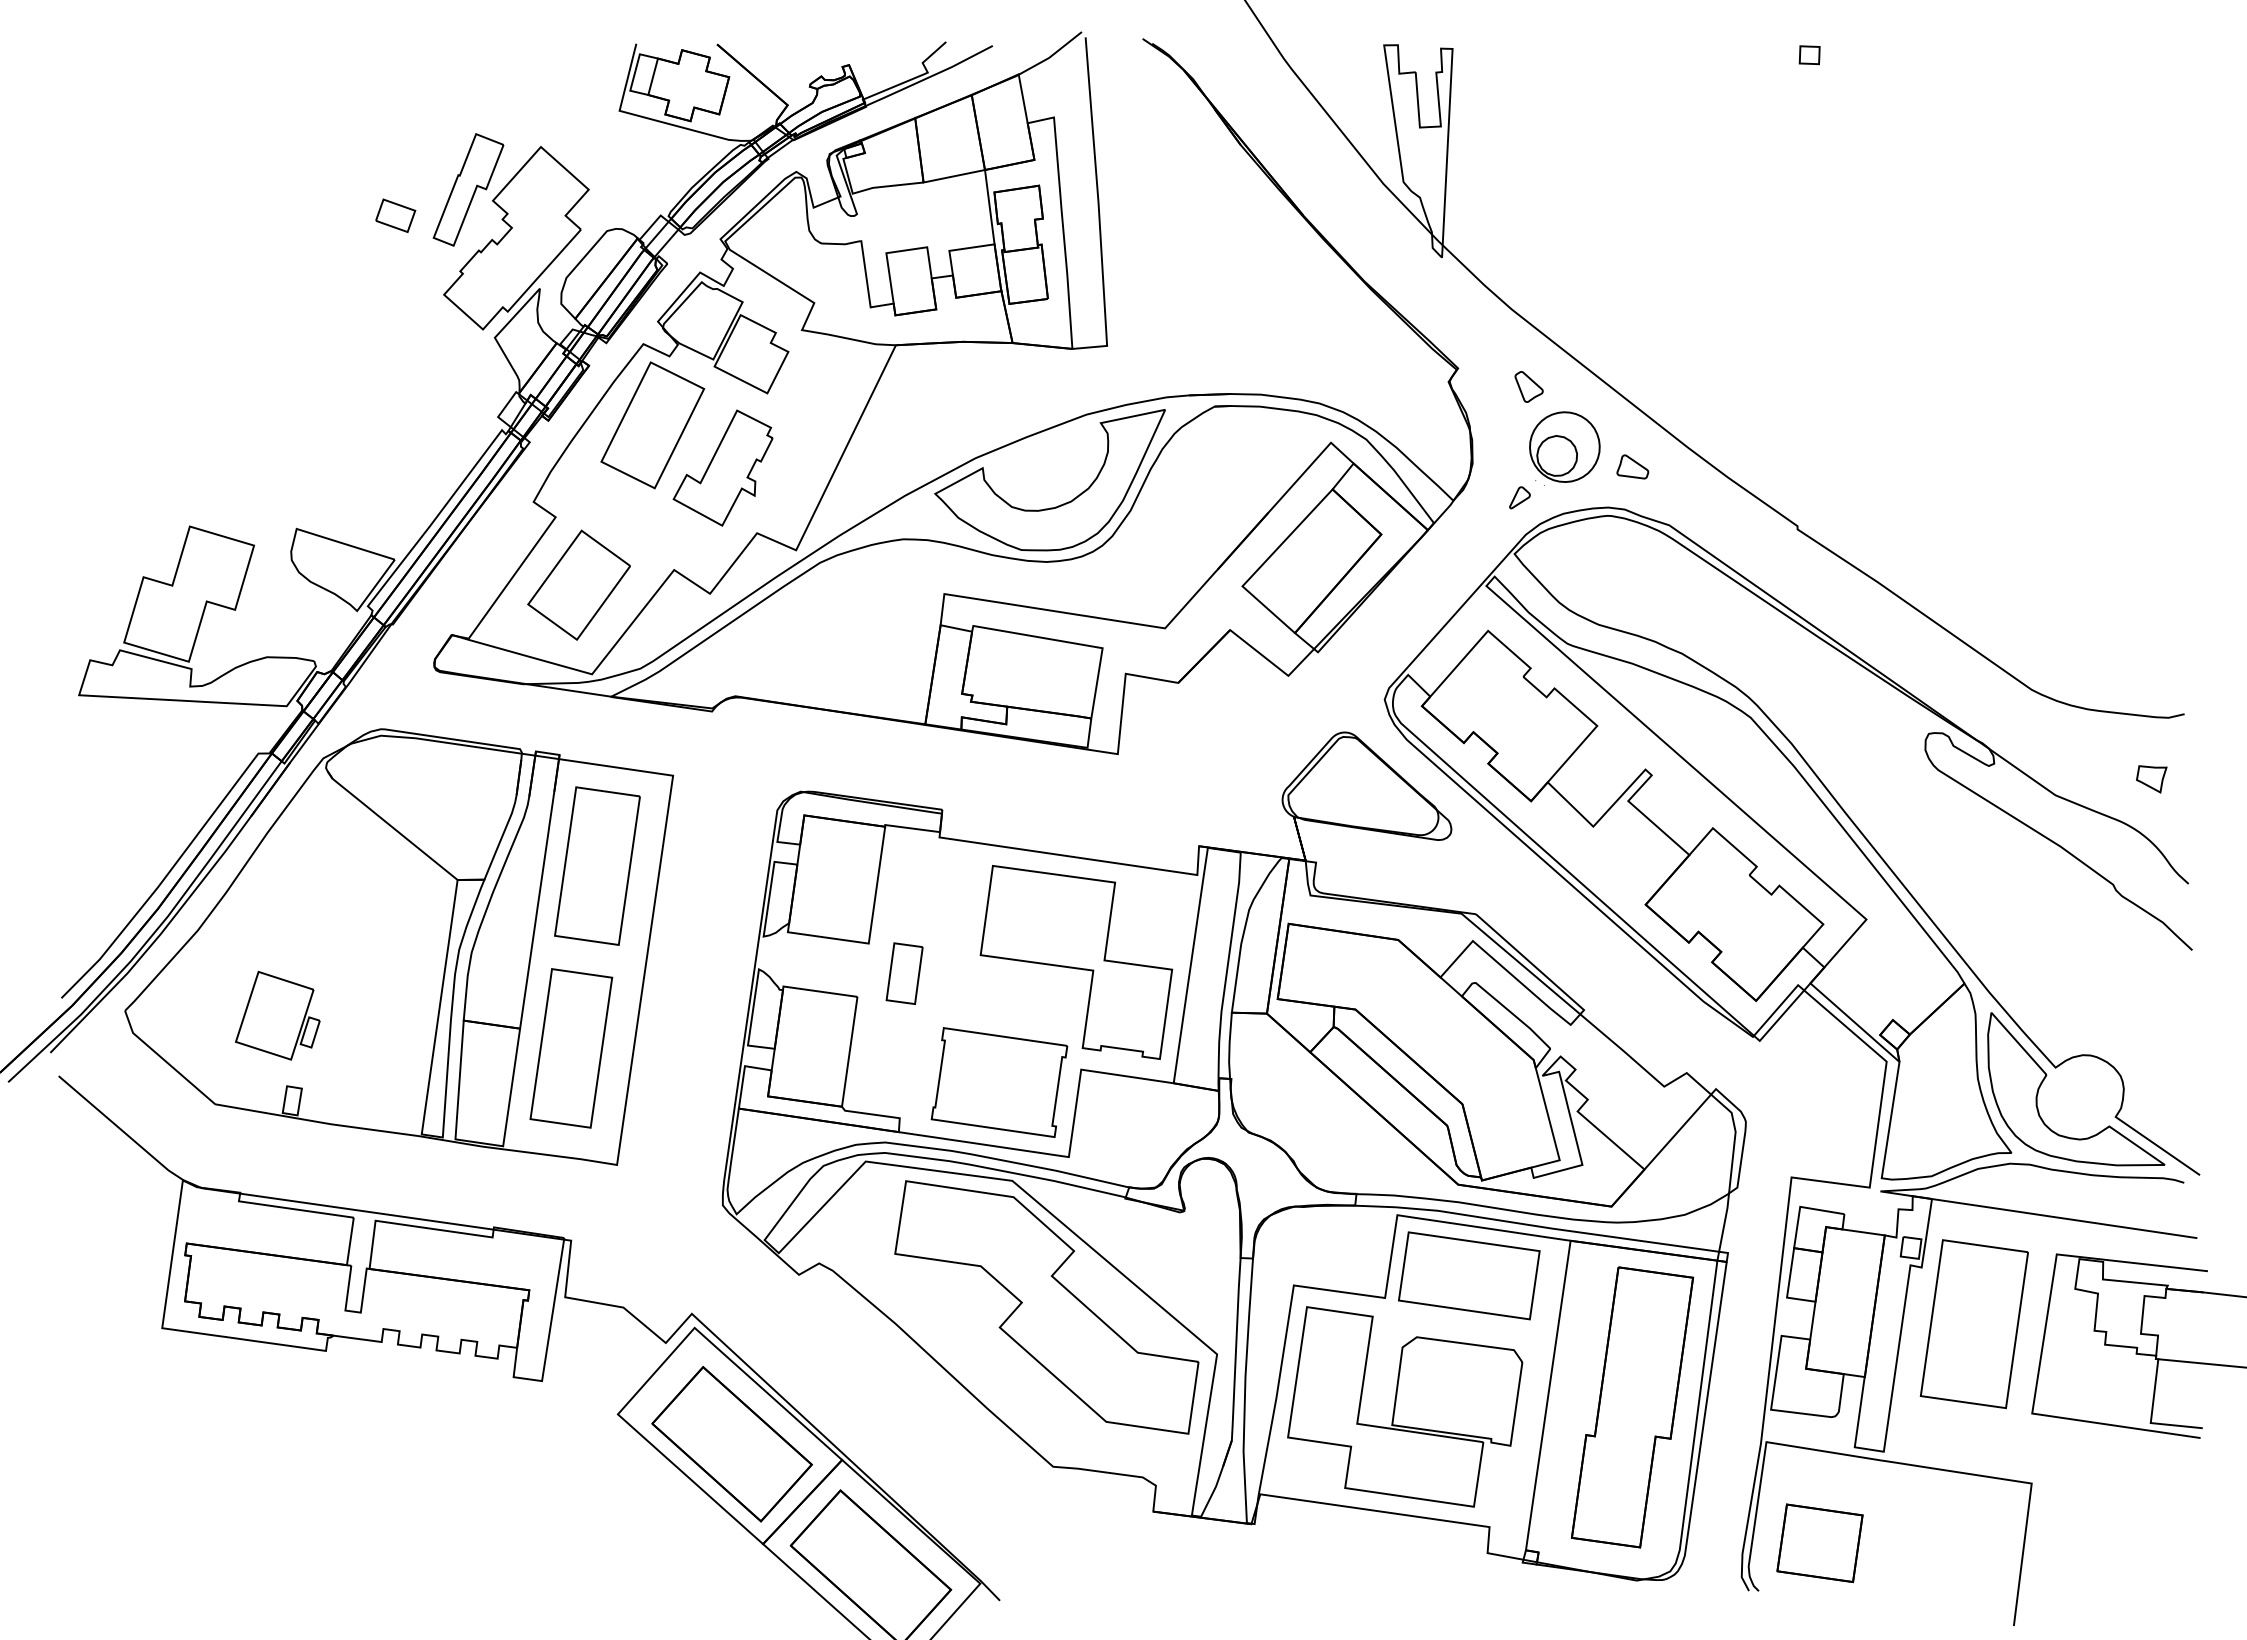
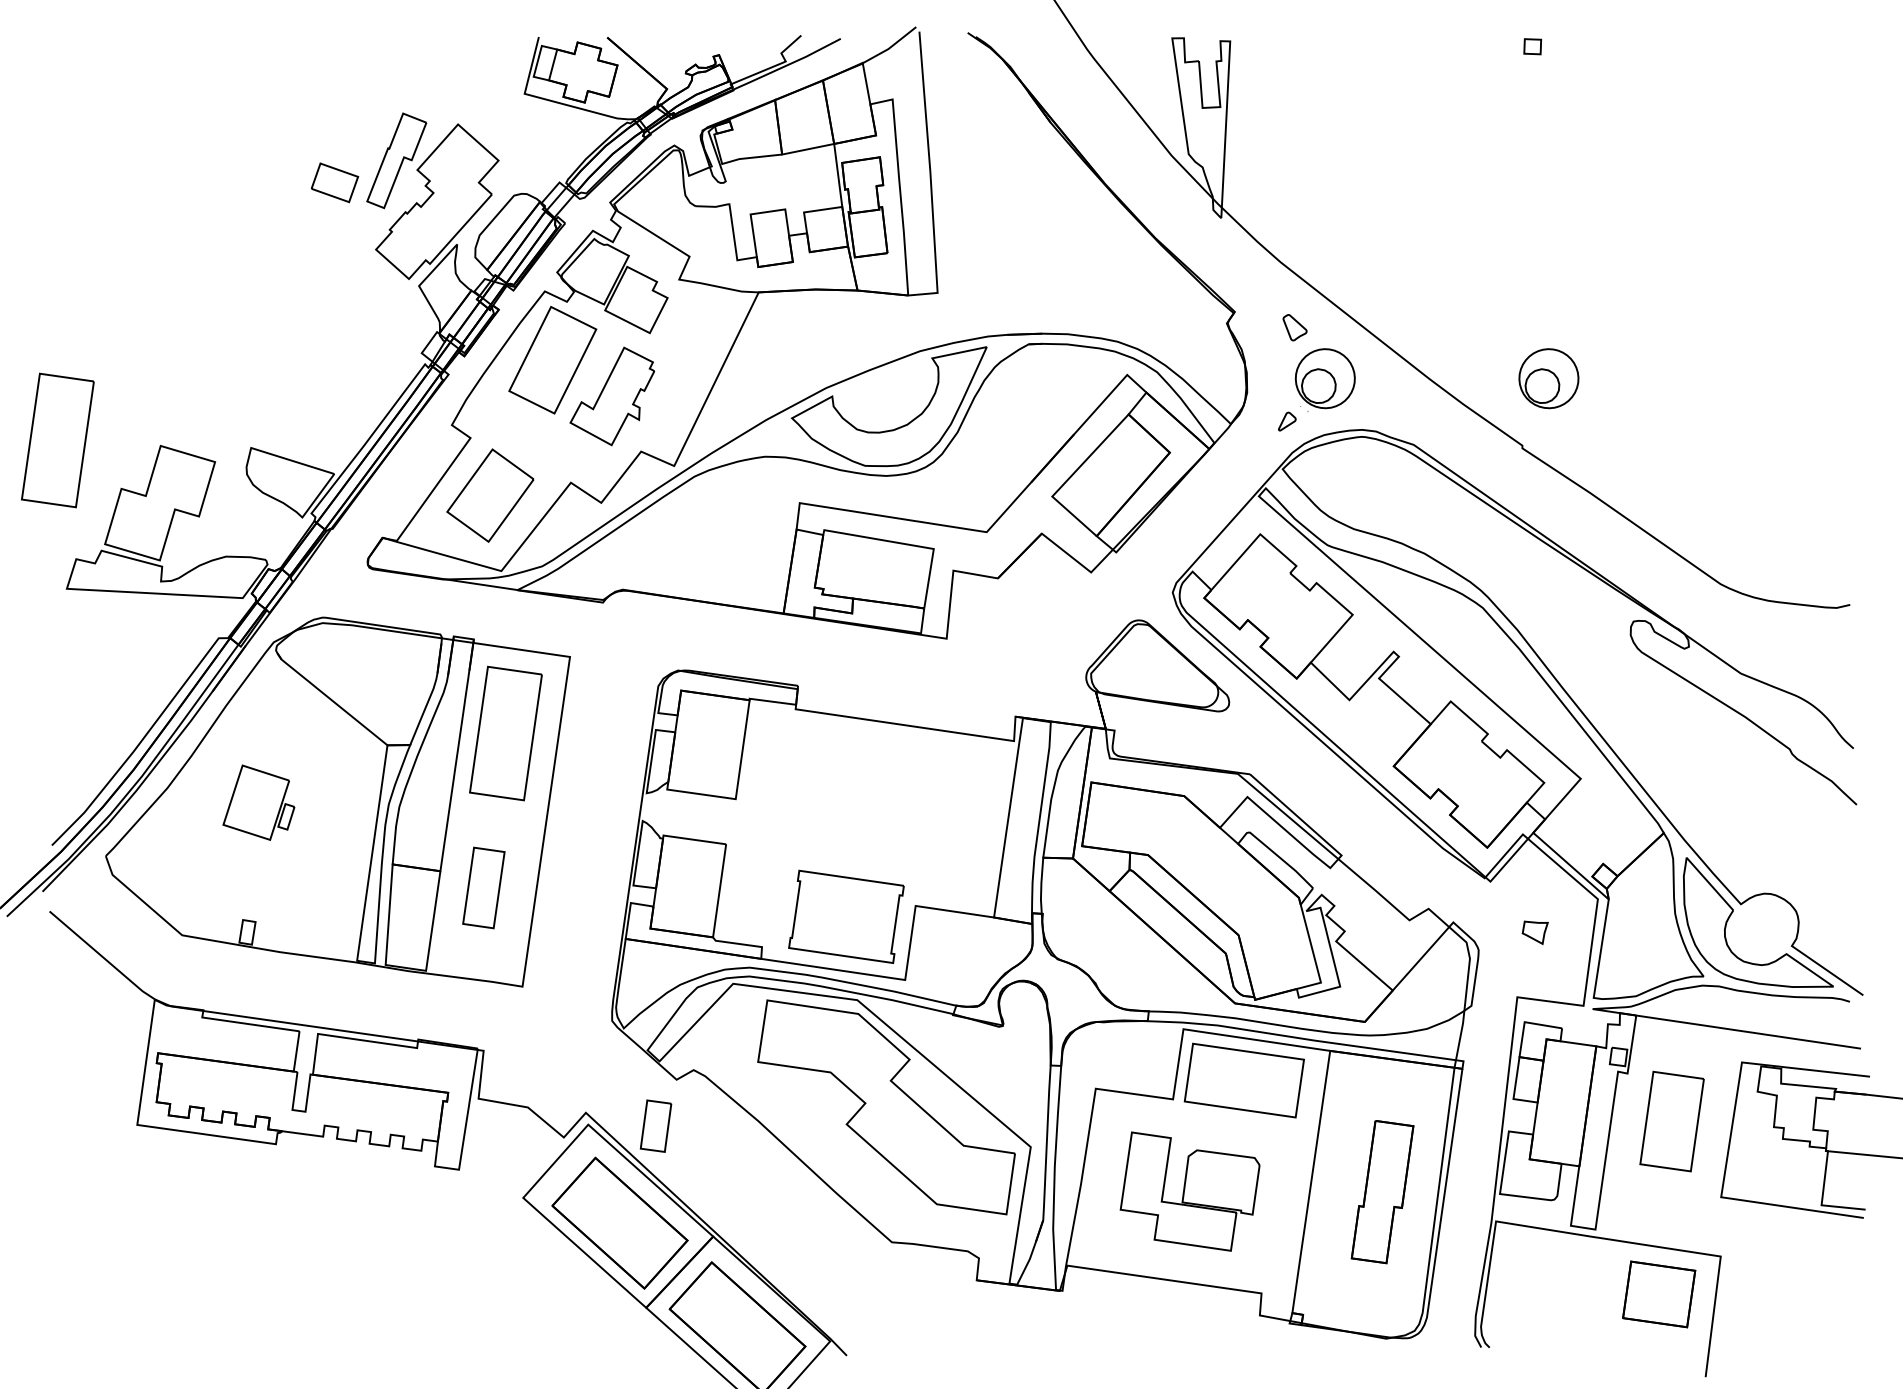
part: (395, 215) -> (334, 182), size x1.4
part: (1828, 446) -> (1548, 378), added
part: (1632, 466) -> (1382, 395), removed
part: (68, 519) -> (57, 439), added
part: (2151, 779) -> (1535, 932), moved
part: (1076, 962) -> (911, 815), removed
part: (904, 973) -> (655, 1126), moved
part: (277, 1015) -> (258, 802), moved
part: (571, 1048) -> (483, 888), size x0.6
part: (1973, 1324) -> (1671, 1121), size x0.7
part: (1405, 1406) -> (1190, 1191), size x0.7
part: (1632, 1407) -> (1382, 1192), size x0.6
part: (1819, 1543) -> (1658, 1294), moved

